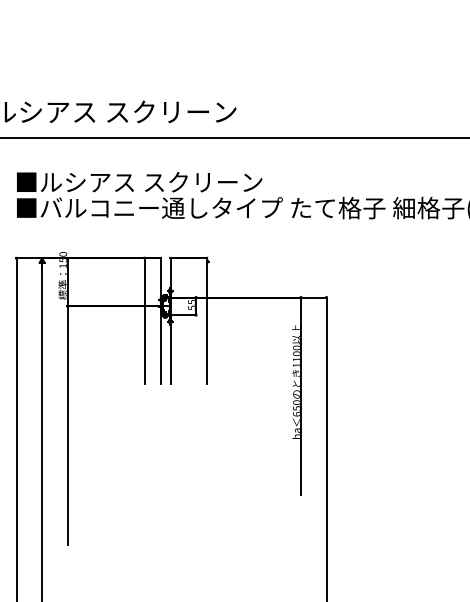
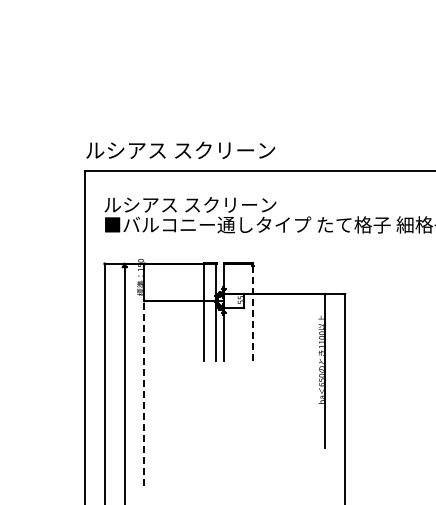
text: (138, 181) -> (199, 204), ■ルシアス スクリーン -> ルシアス スクリーン
line: (207, 321) -> (252, 312), solid -> dashed
line: (67, 425) -> (144, 393), solid -> dashed

